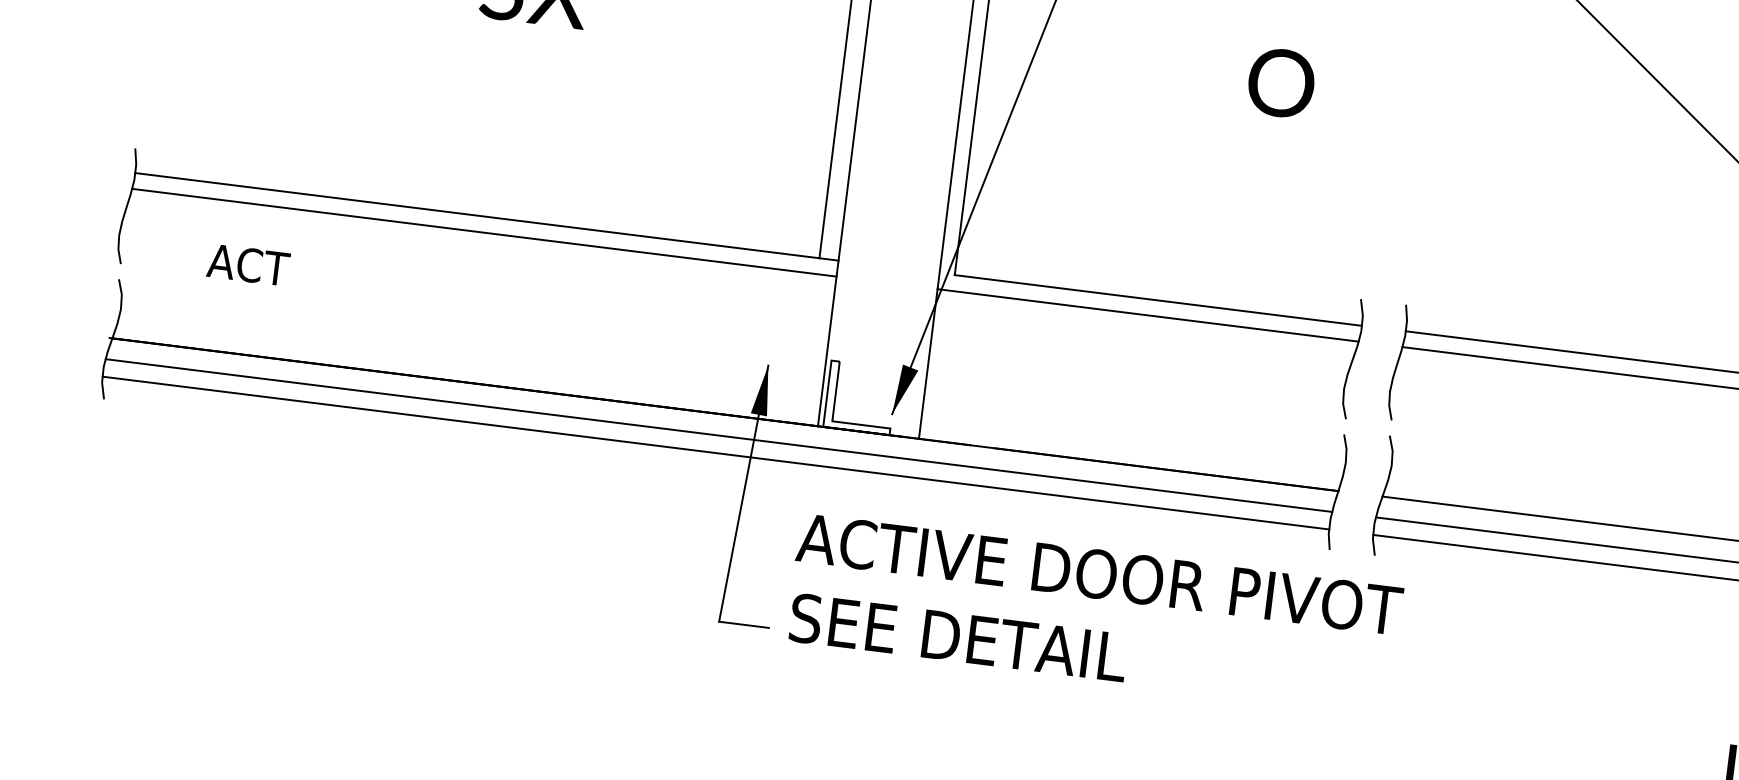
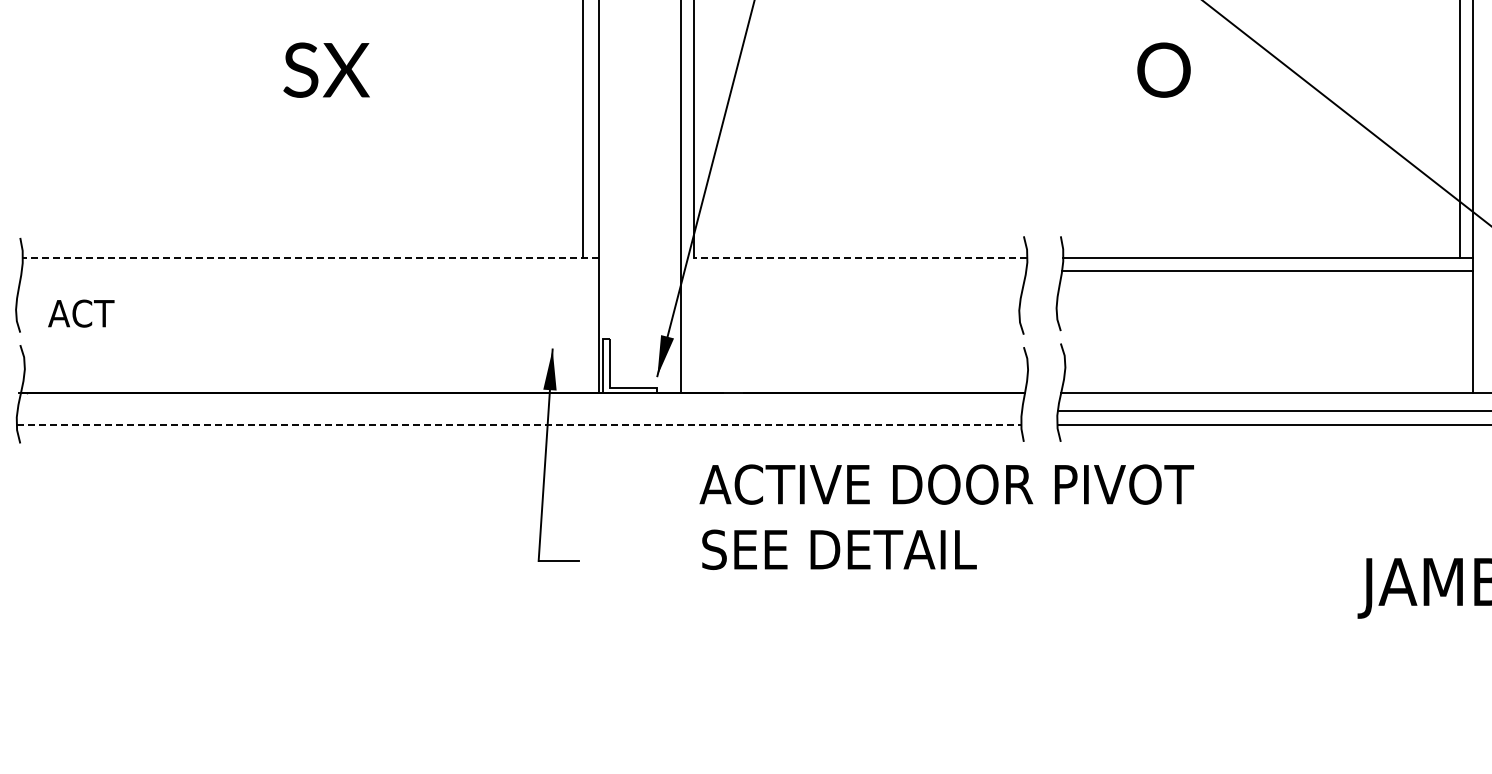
text: (1280, 82) -> (1163, 69), moved
line: (486, 216) -> (310, 257), solid -> dashed
line: (483, 232) -> (309, 270), removed
text: (248, 264) -> (81, 313), moved
line: (1158, 300) -> (860, 257), solid -> dashed
line: (1147, 314) -> (853, 270), removed
line: (718, 435) -> (519, 410), removed
line: (716, 453) -> (519, 425), solid -> dashed
text: (1094, 613) -> (946, 516), moved

